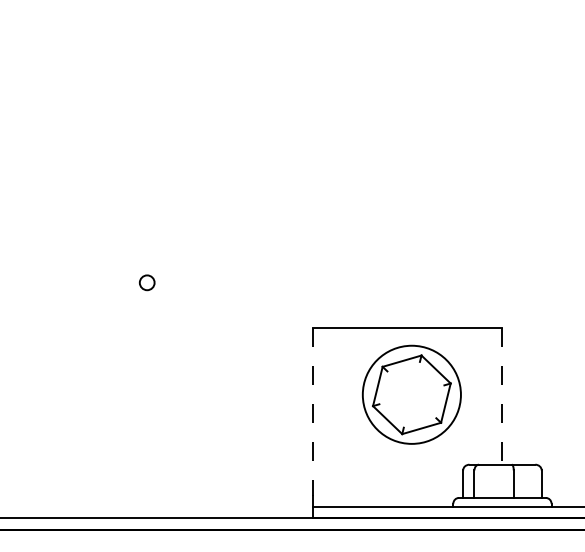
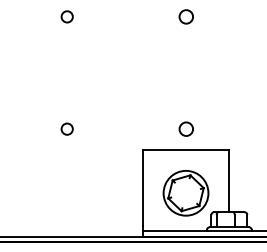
circle: (145, 36) -> (66, 16), added
circle: (406, 36) -> (185, 16), added
circle: (145, 281) -> (66, 128), size x1.67
circle: (406, 281) -> (185, 128), added
part: (410, 395) -> (185, 193), moved
line: (502, 397) -> (229, 181), dashed -> solid
line: (312, 412) -> (142, 188), dashed -> solid

